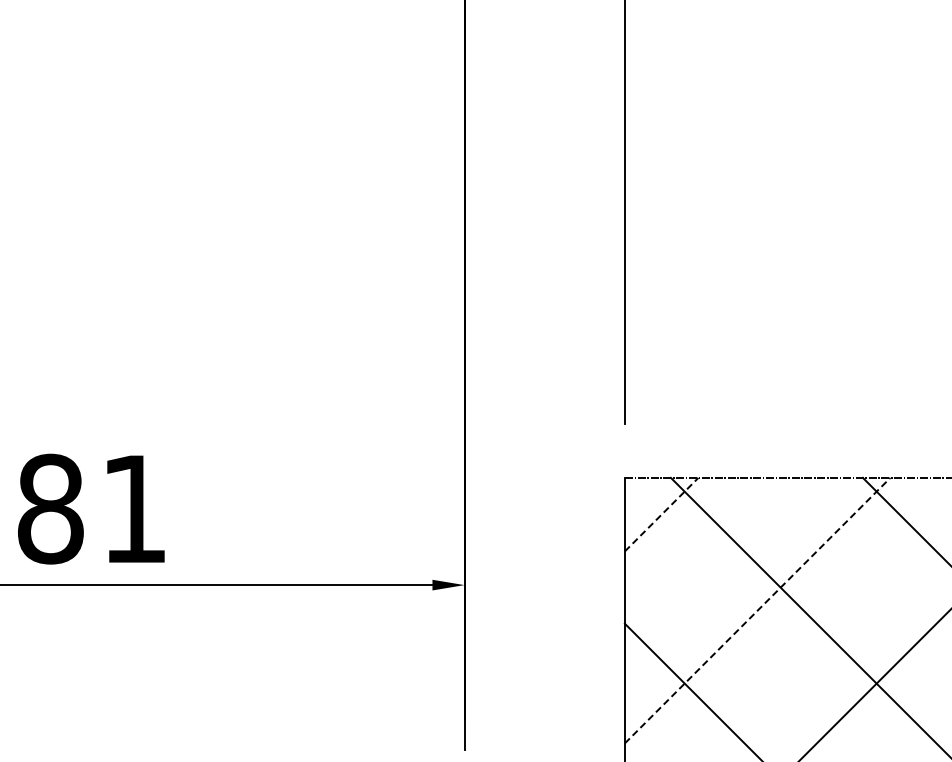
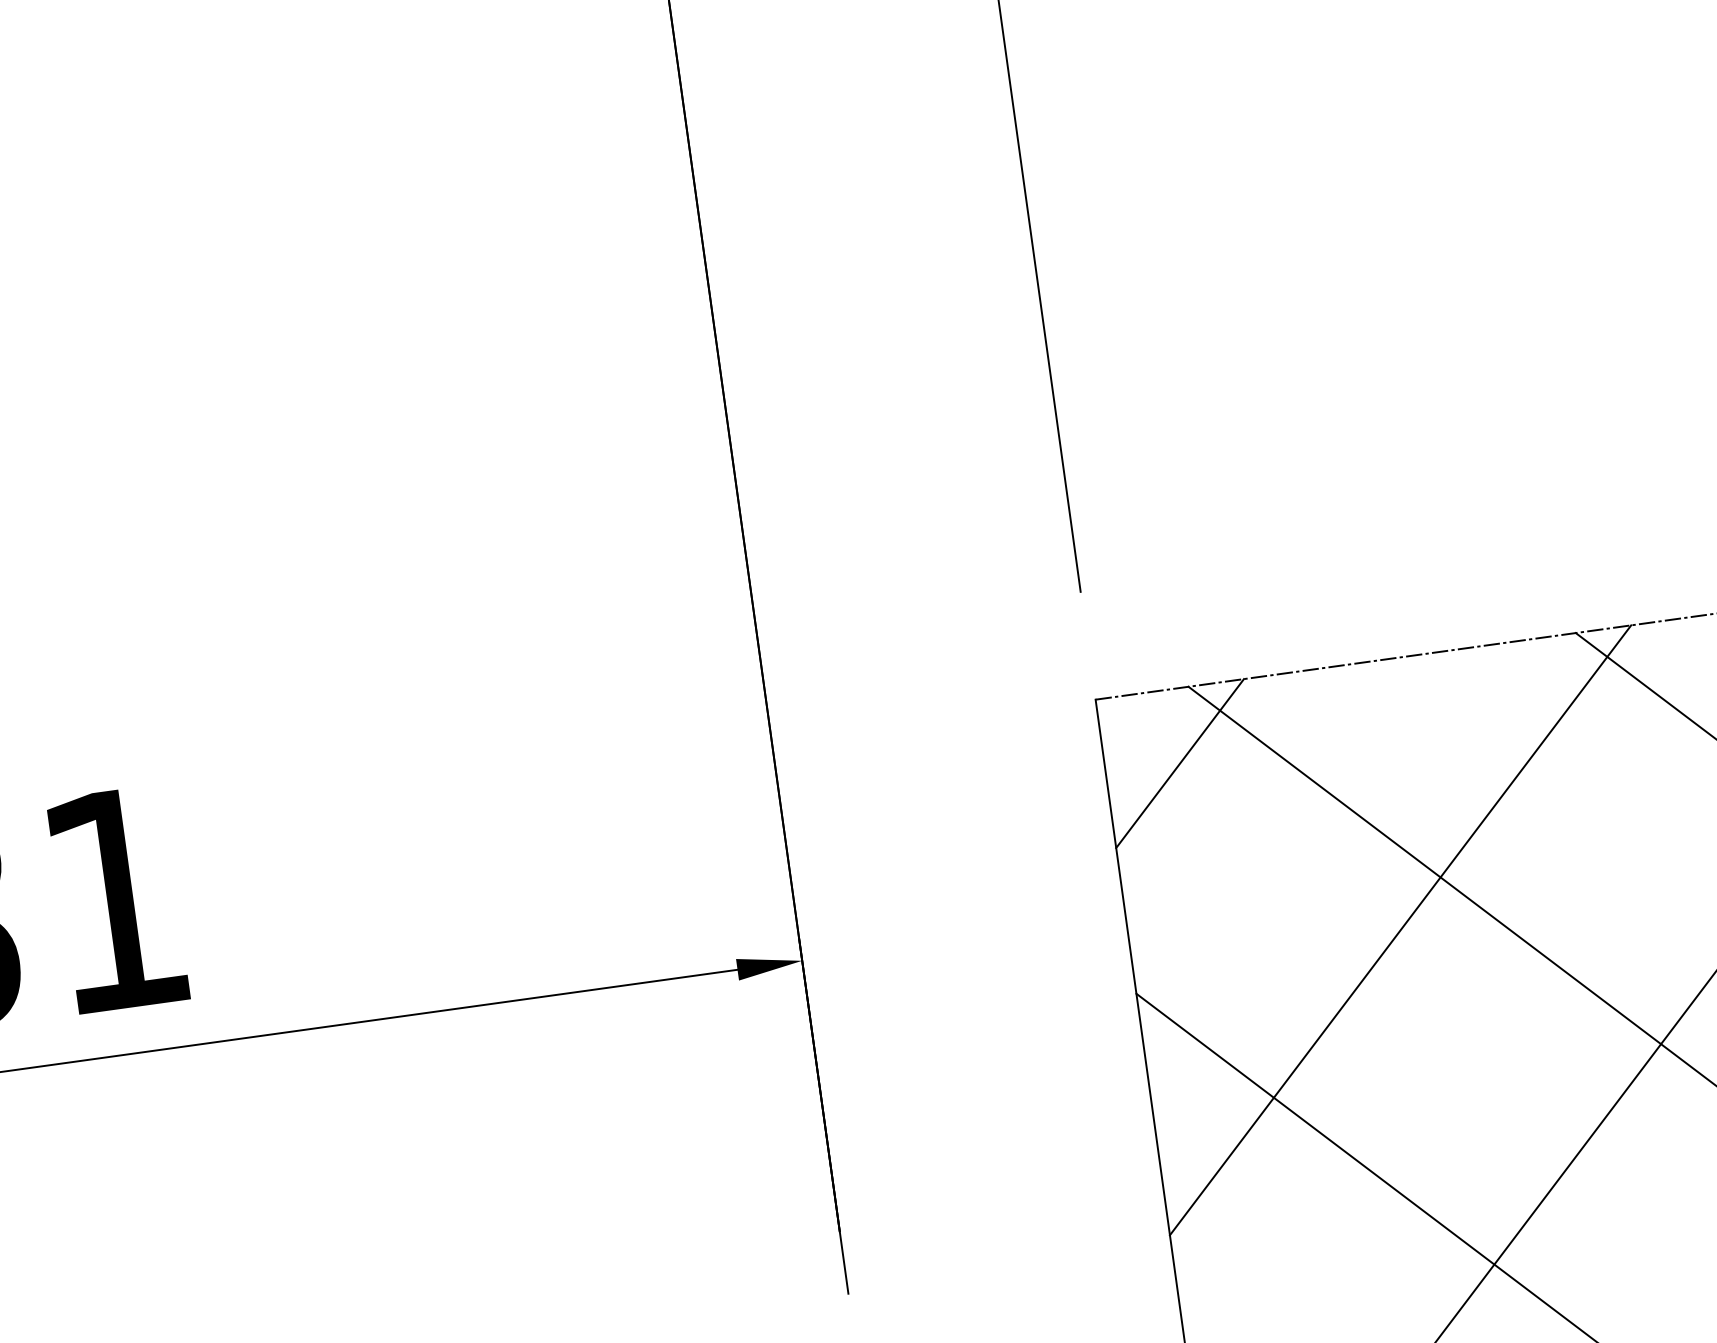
line: (661, 514) -> (1179, 763), dashed -> solid
line: (757, 610) -> (1400, 930), dashed -> solid

